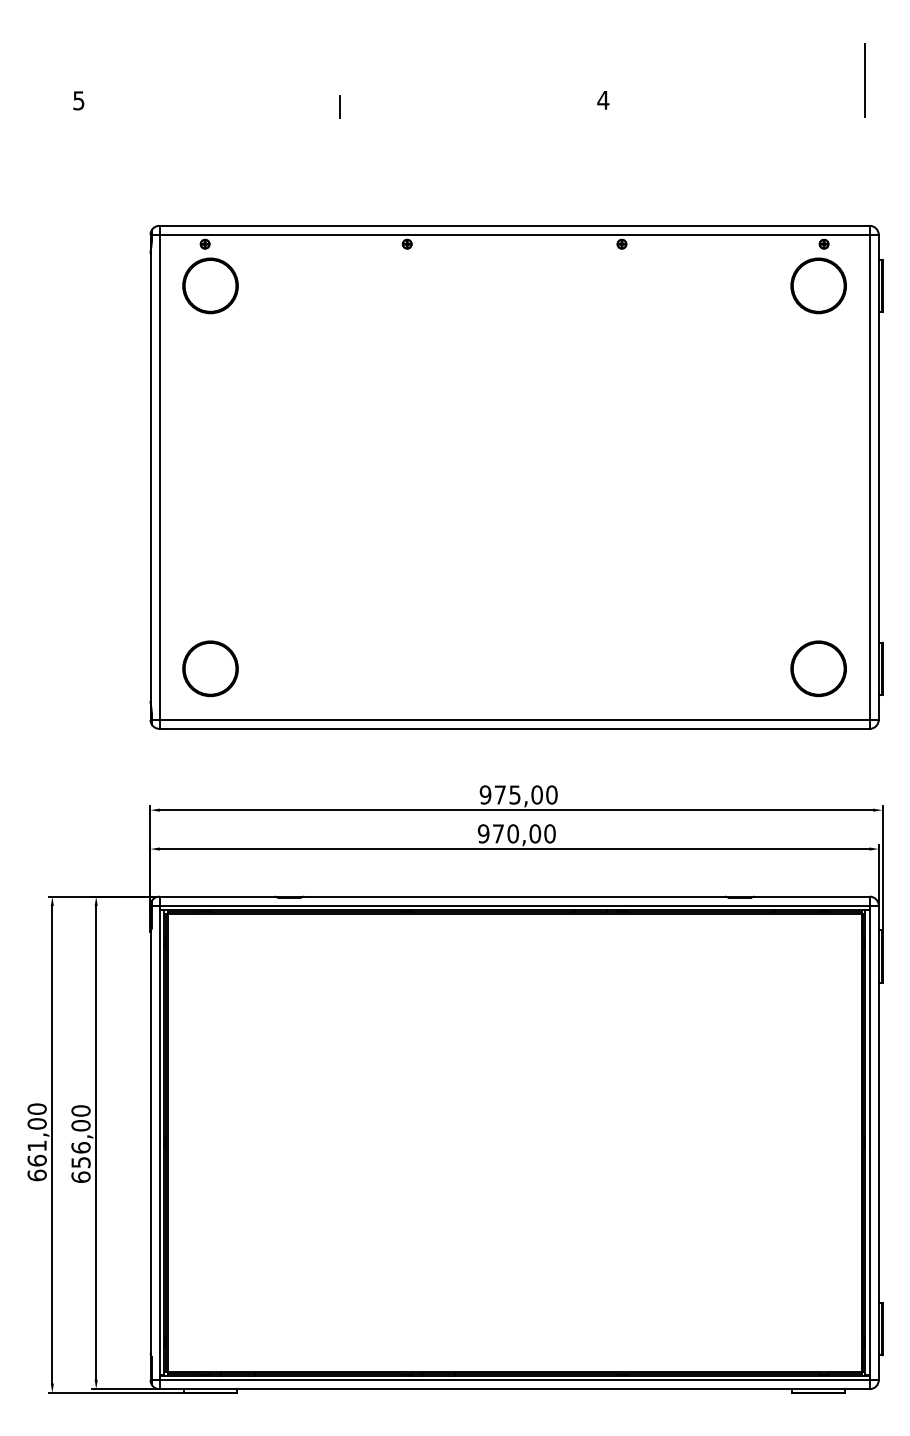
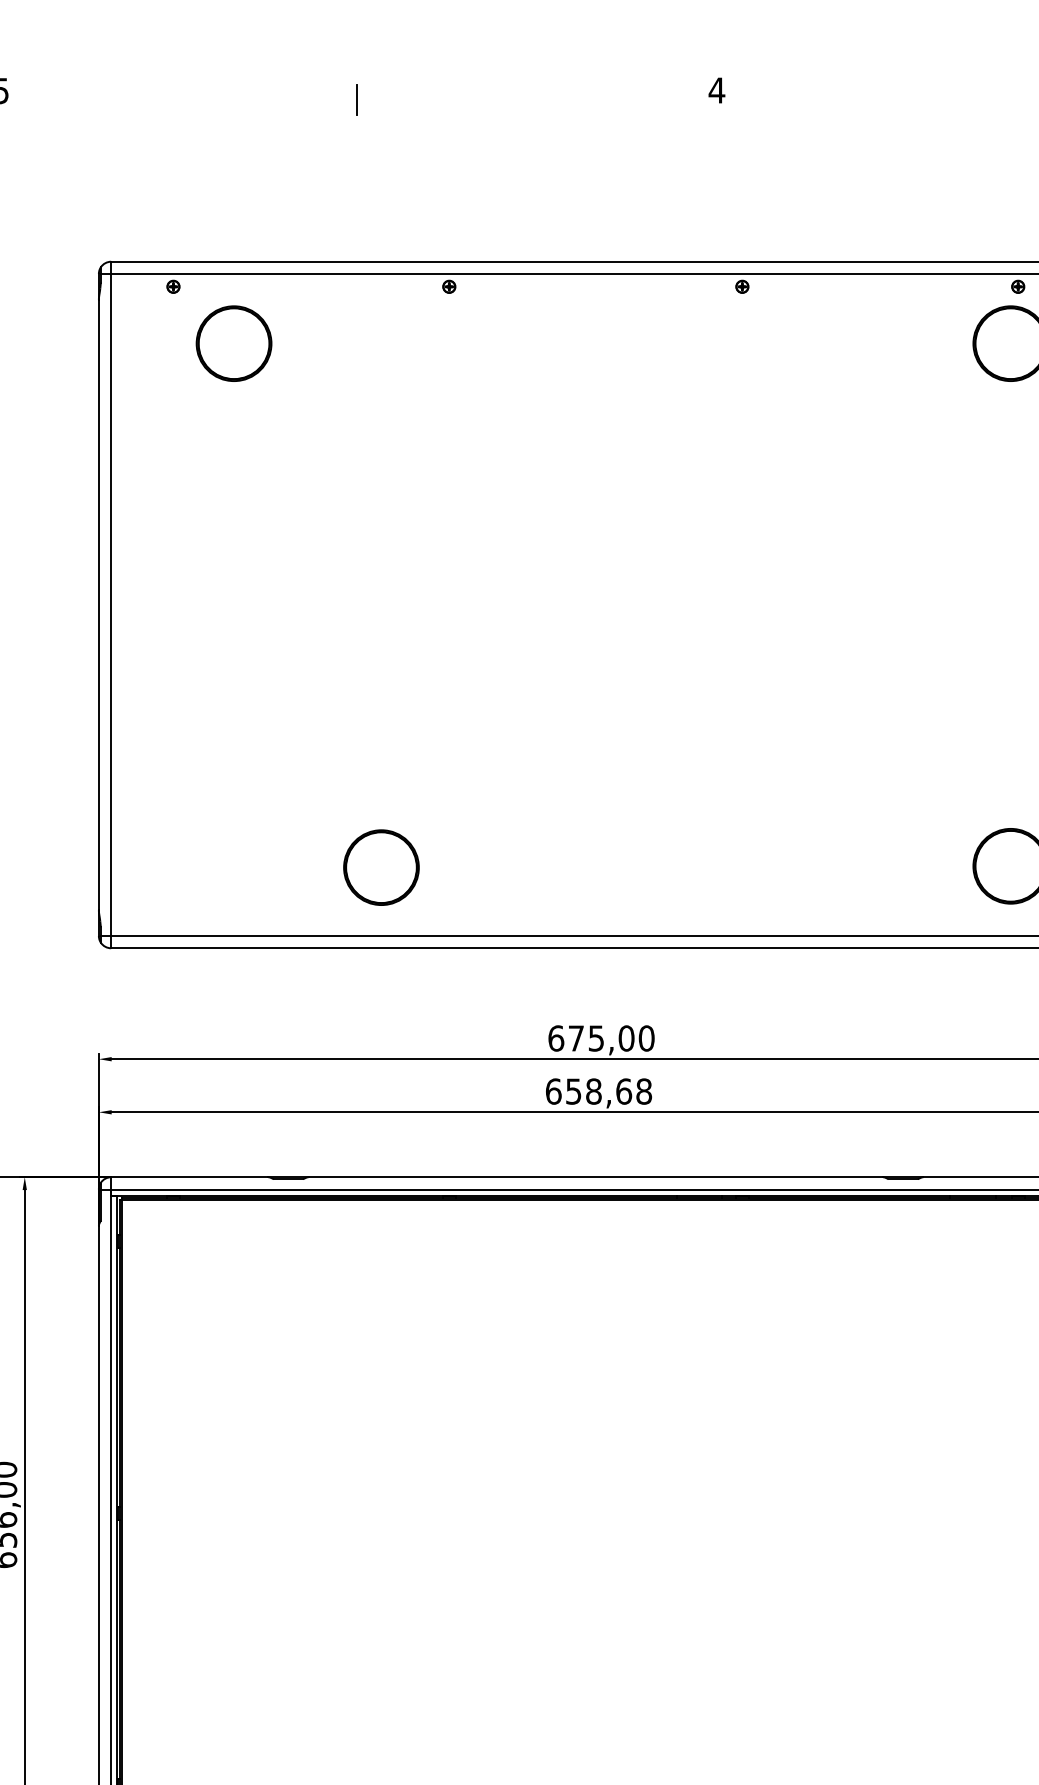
part: (210, 285) -> (233, 343), moved
part: (210, 668) -> (381, 867), moved
text: (485, 794) -> (556, 1037), 975,00 -> 675,00
text: (516, 833) -> (598, 1091), 970,00 -> 658,68

